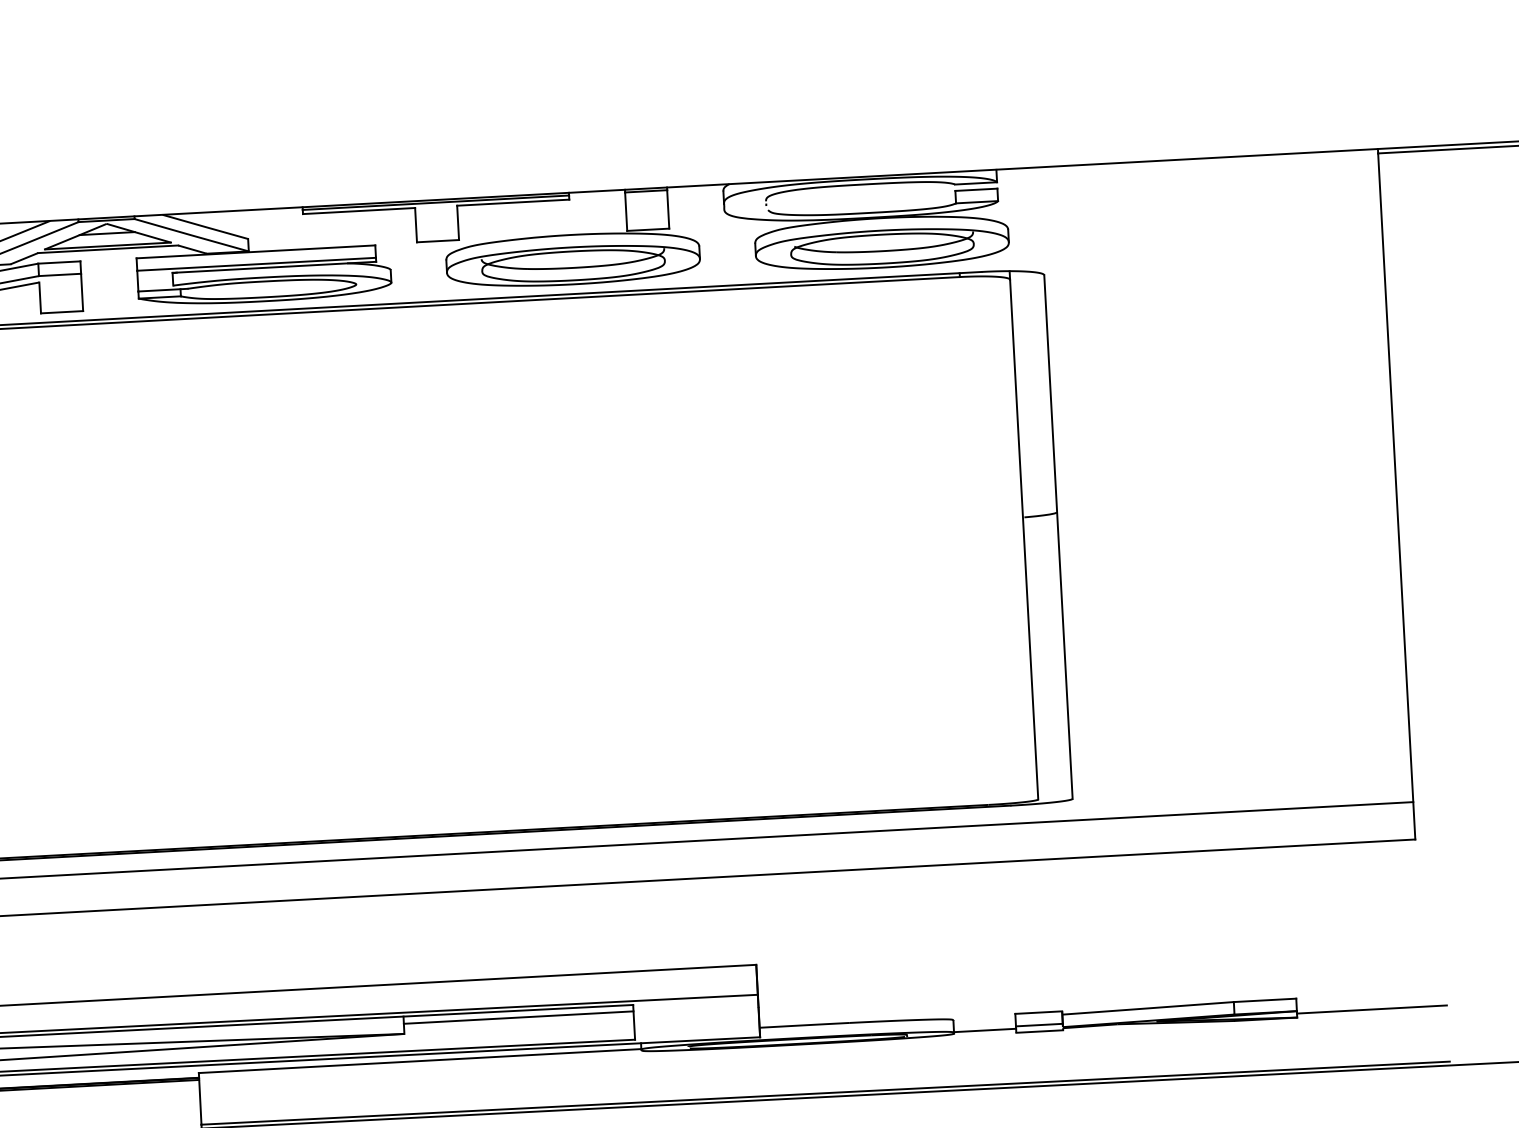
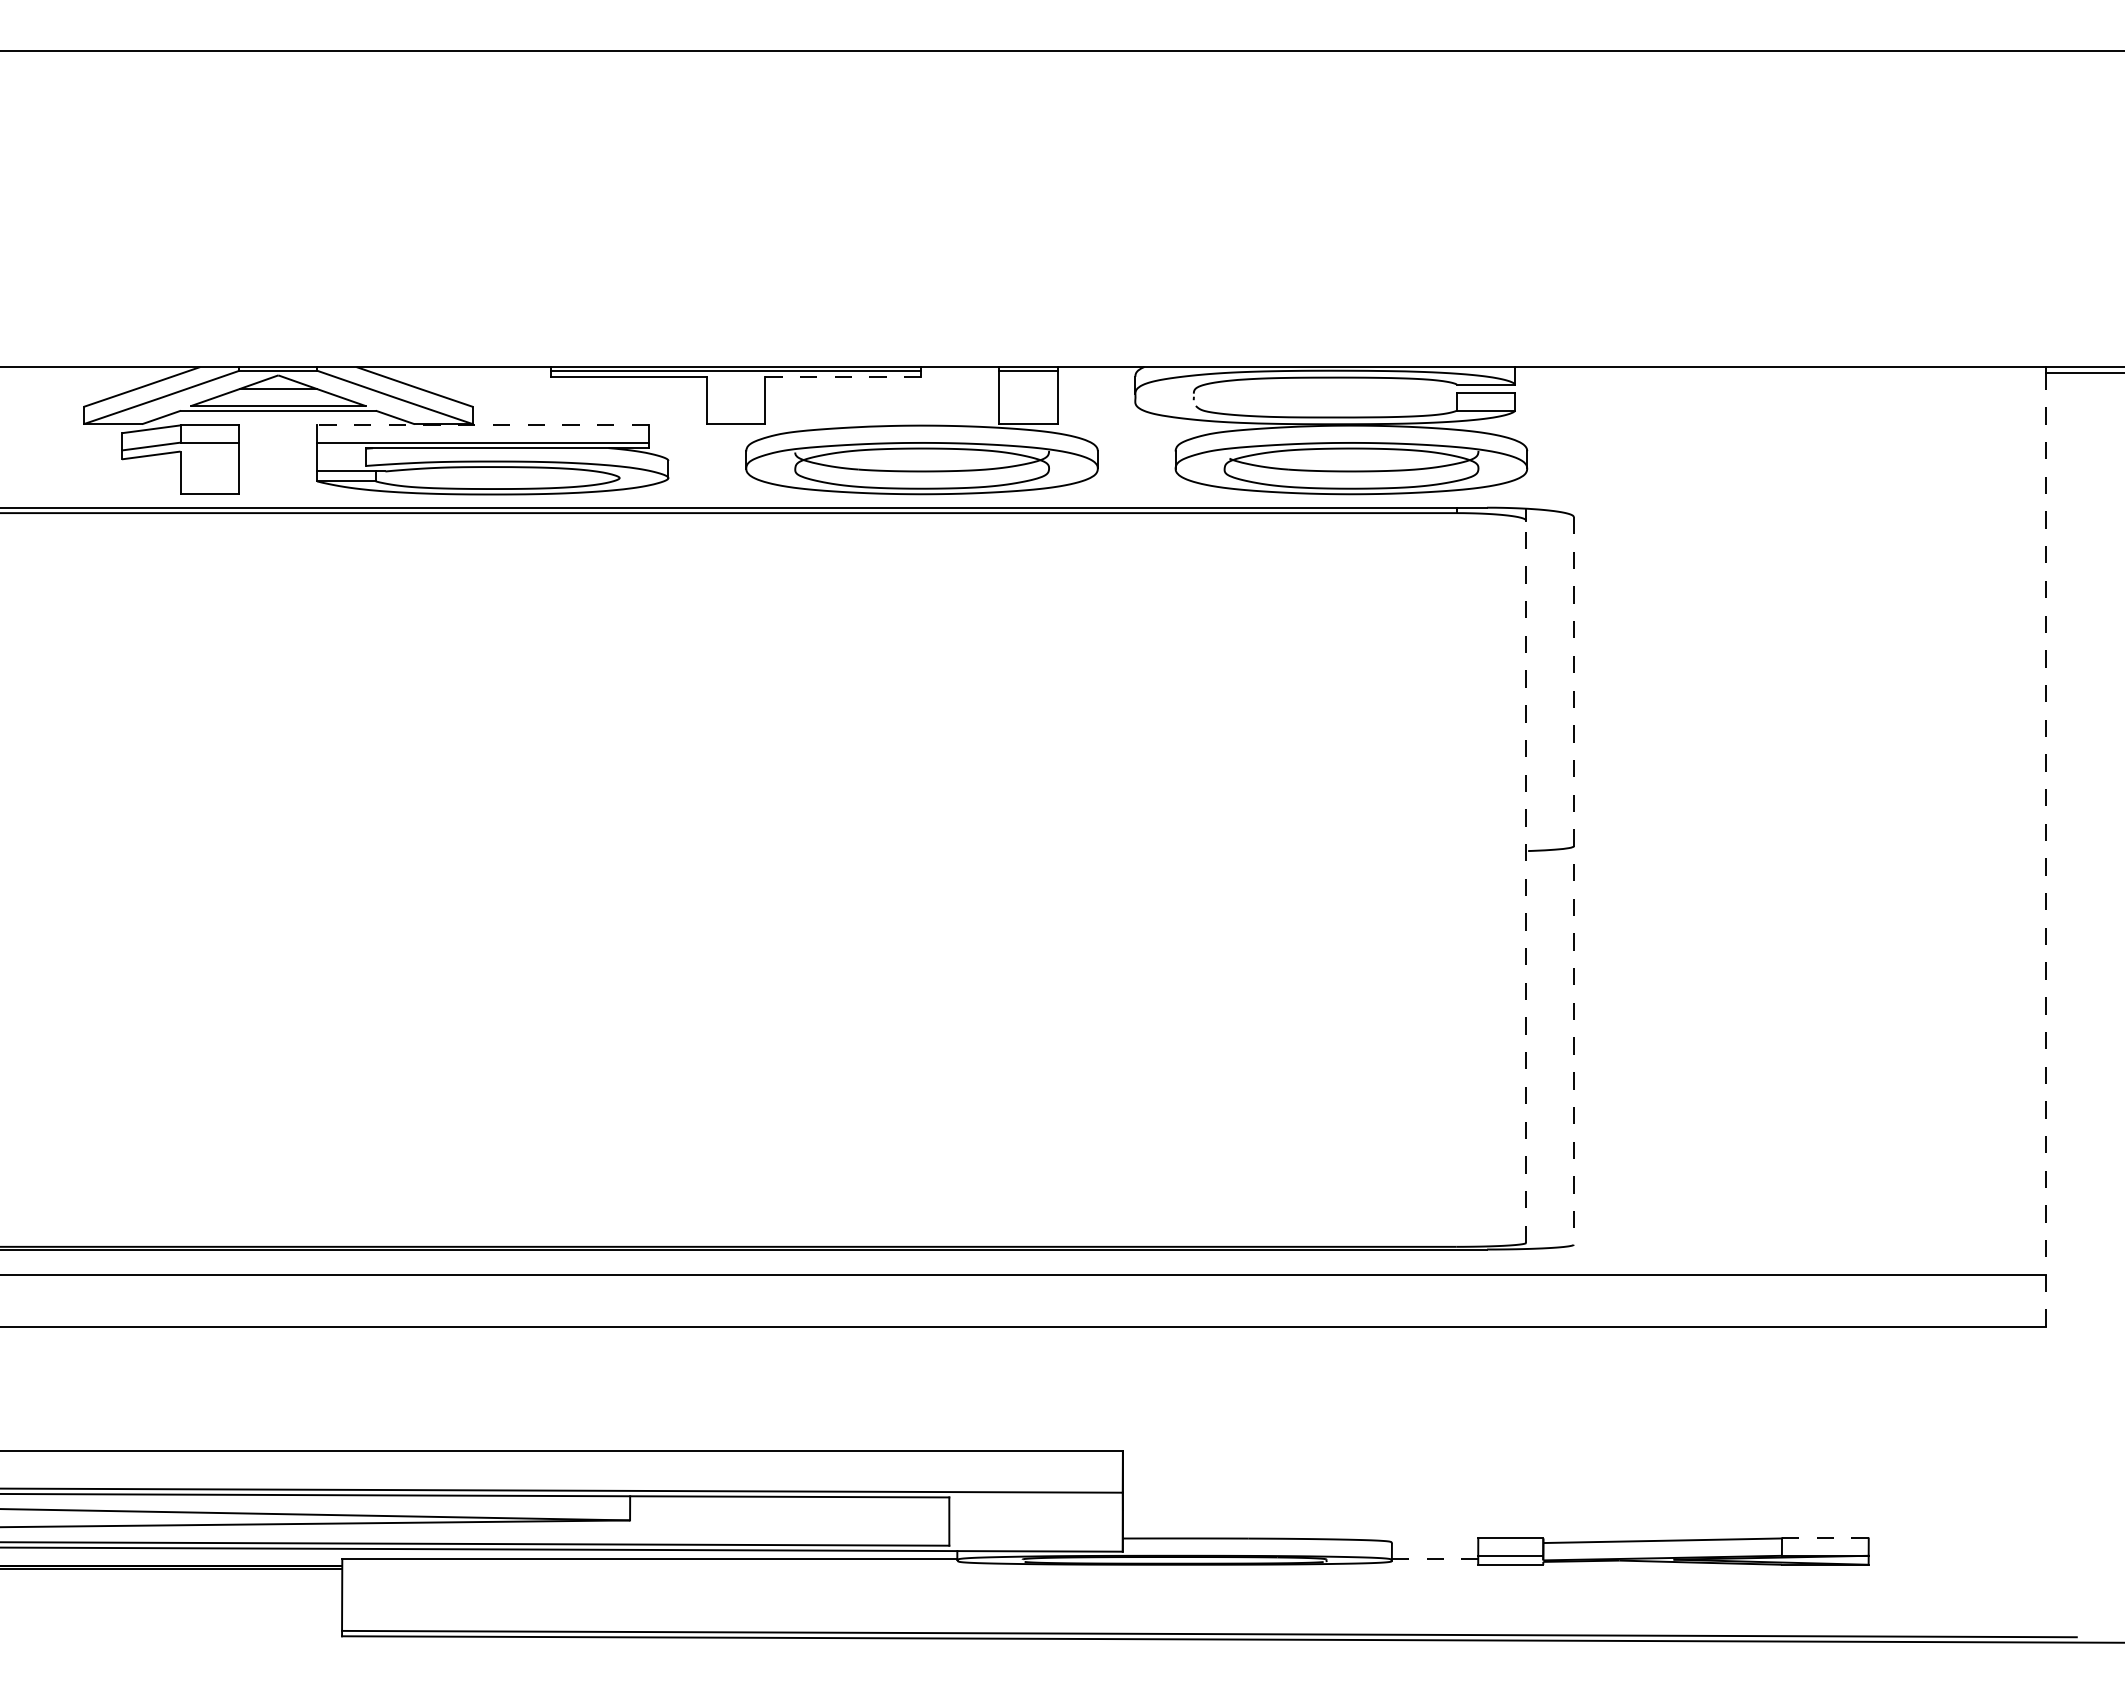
line: (513, 202) -> (843, 376), solid -> dashed
line: (256, 251) -> (483, 425), solid -> dashed
line: (1396, 496) -> (2045, 850), solid -> dashed
line: (1058, 536) -> (1573, 880), solid -> dashed
line: (1024, 539) -> (1526, 881), solid -> dashed
line: (1265, 1000) -> (1825, 1538), solid -> dashed
line: (1371, 1009) -> (1972, 1559), removed
line: (518, 1017) -> (789, 1506), removed
line: (985, 1030) -> (1435, 1559), solid -> dashed

